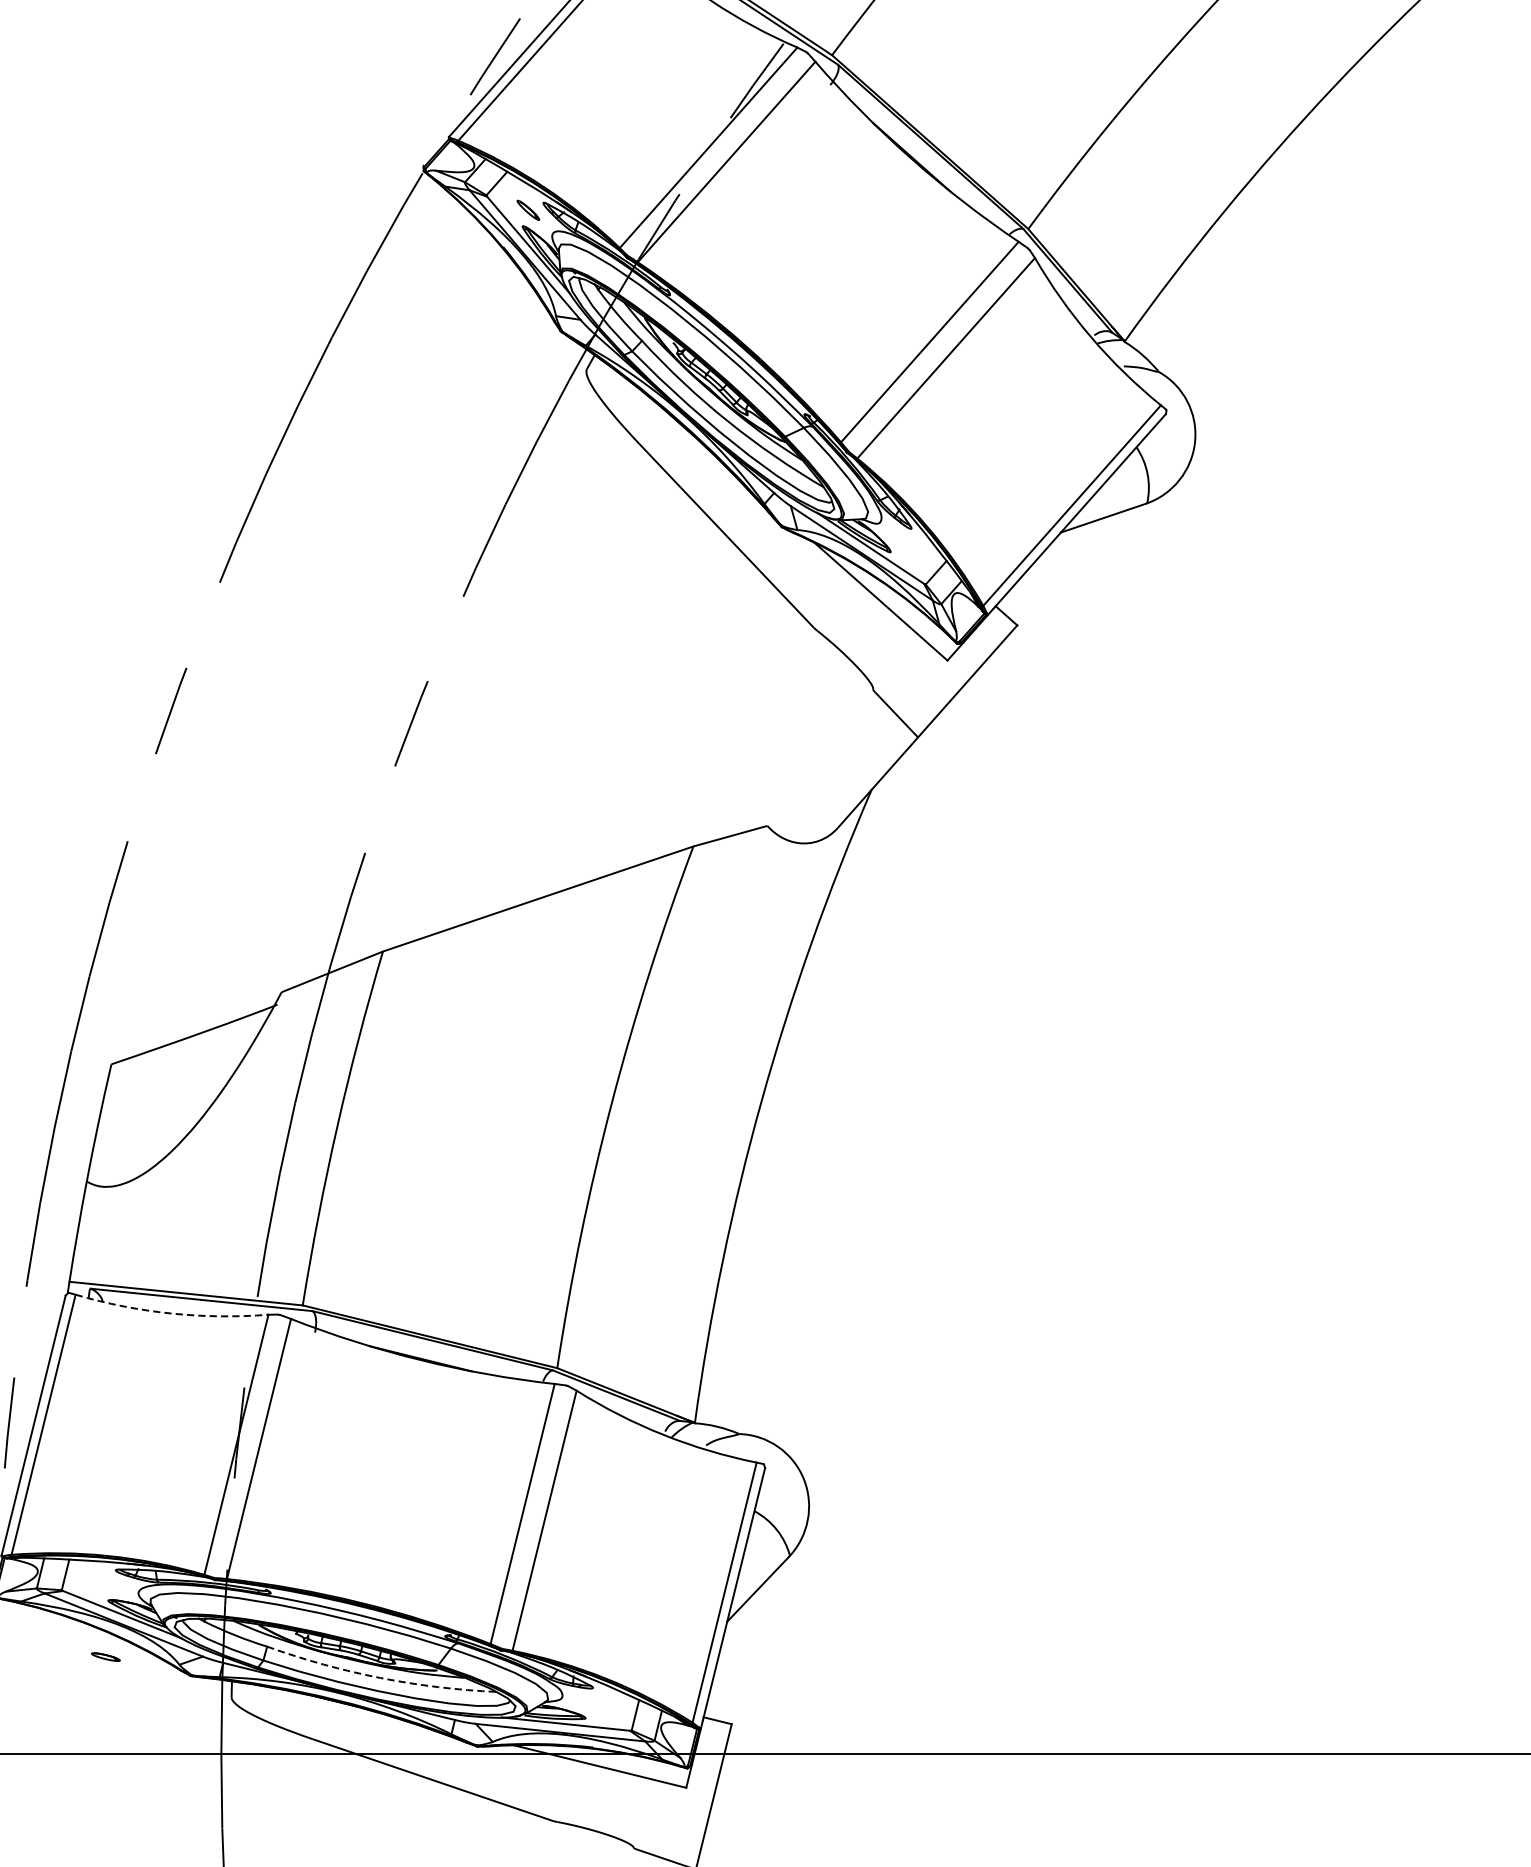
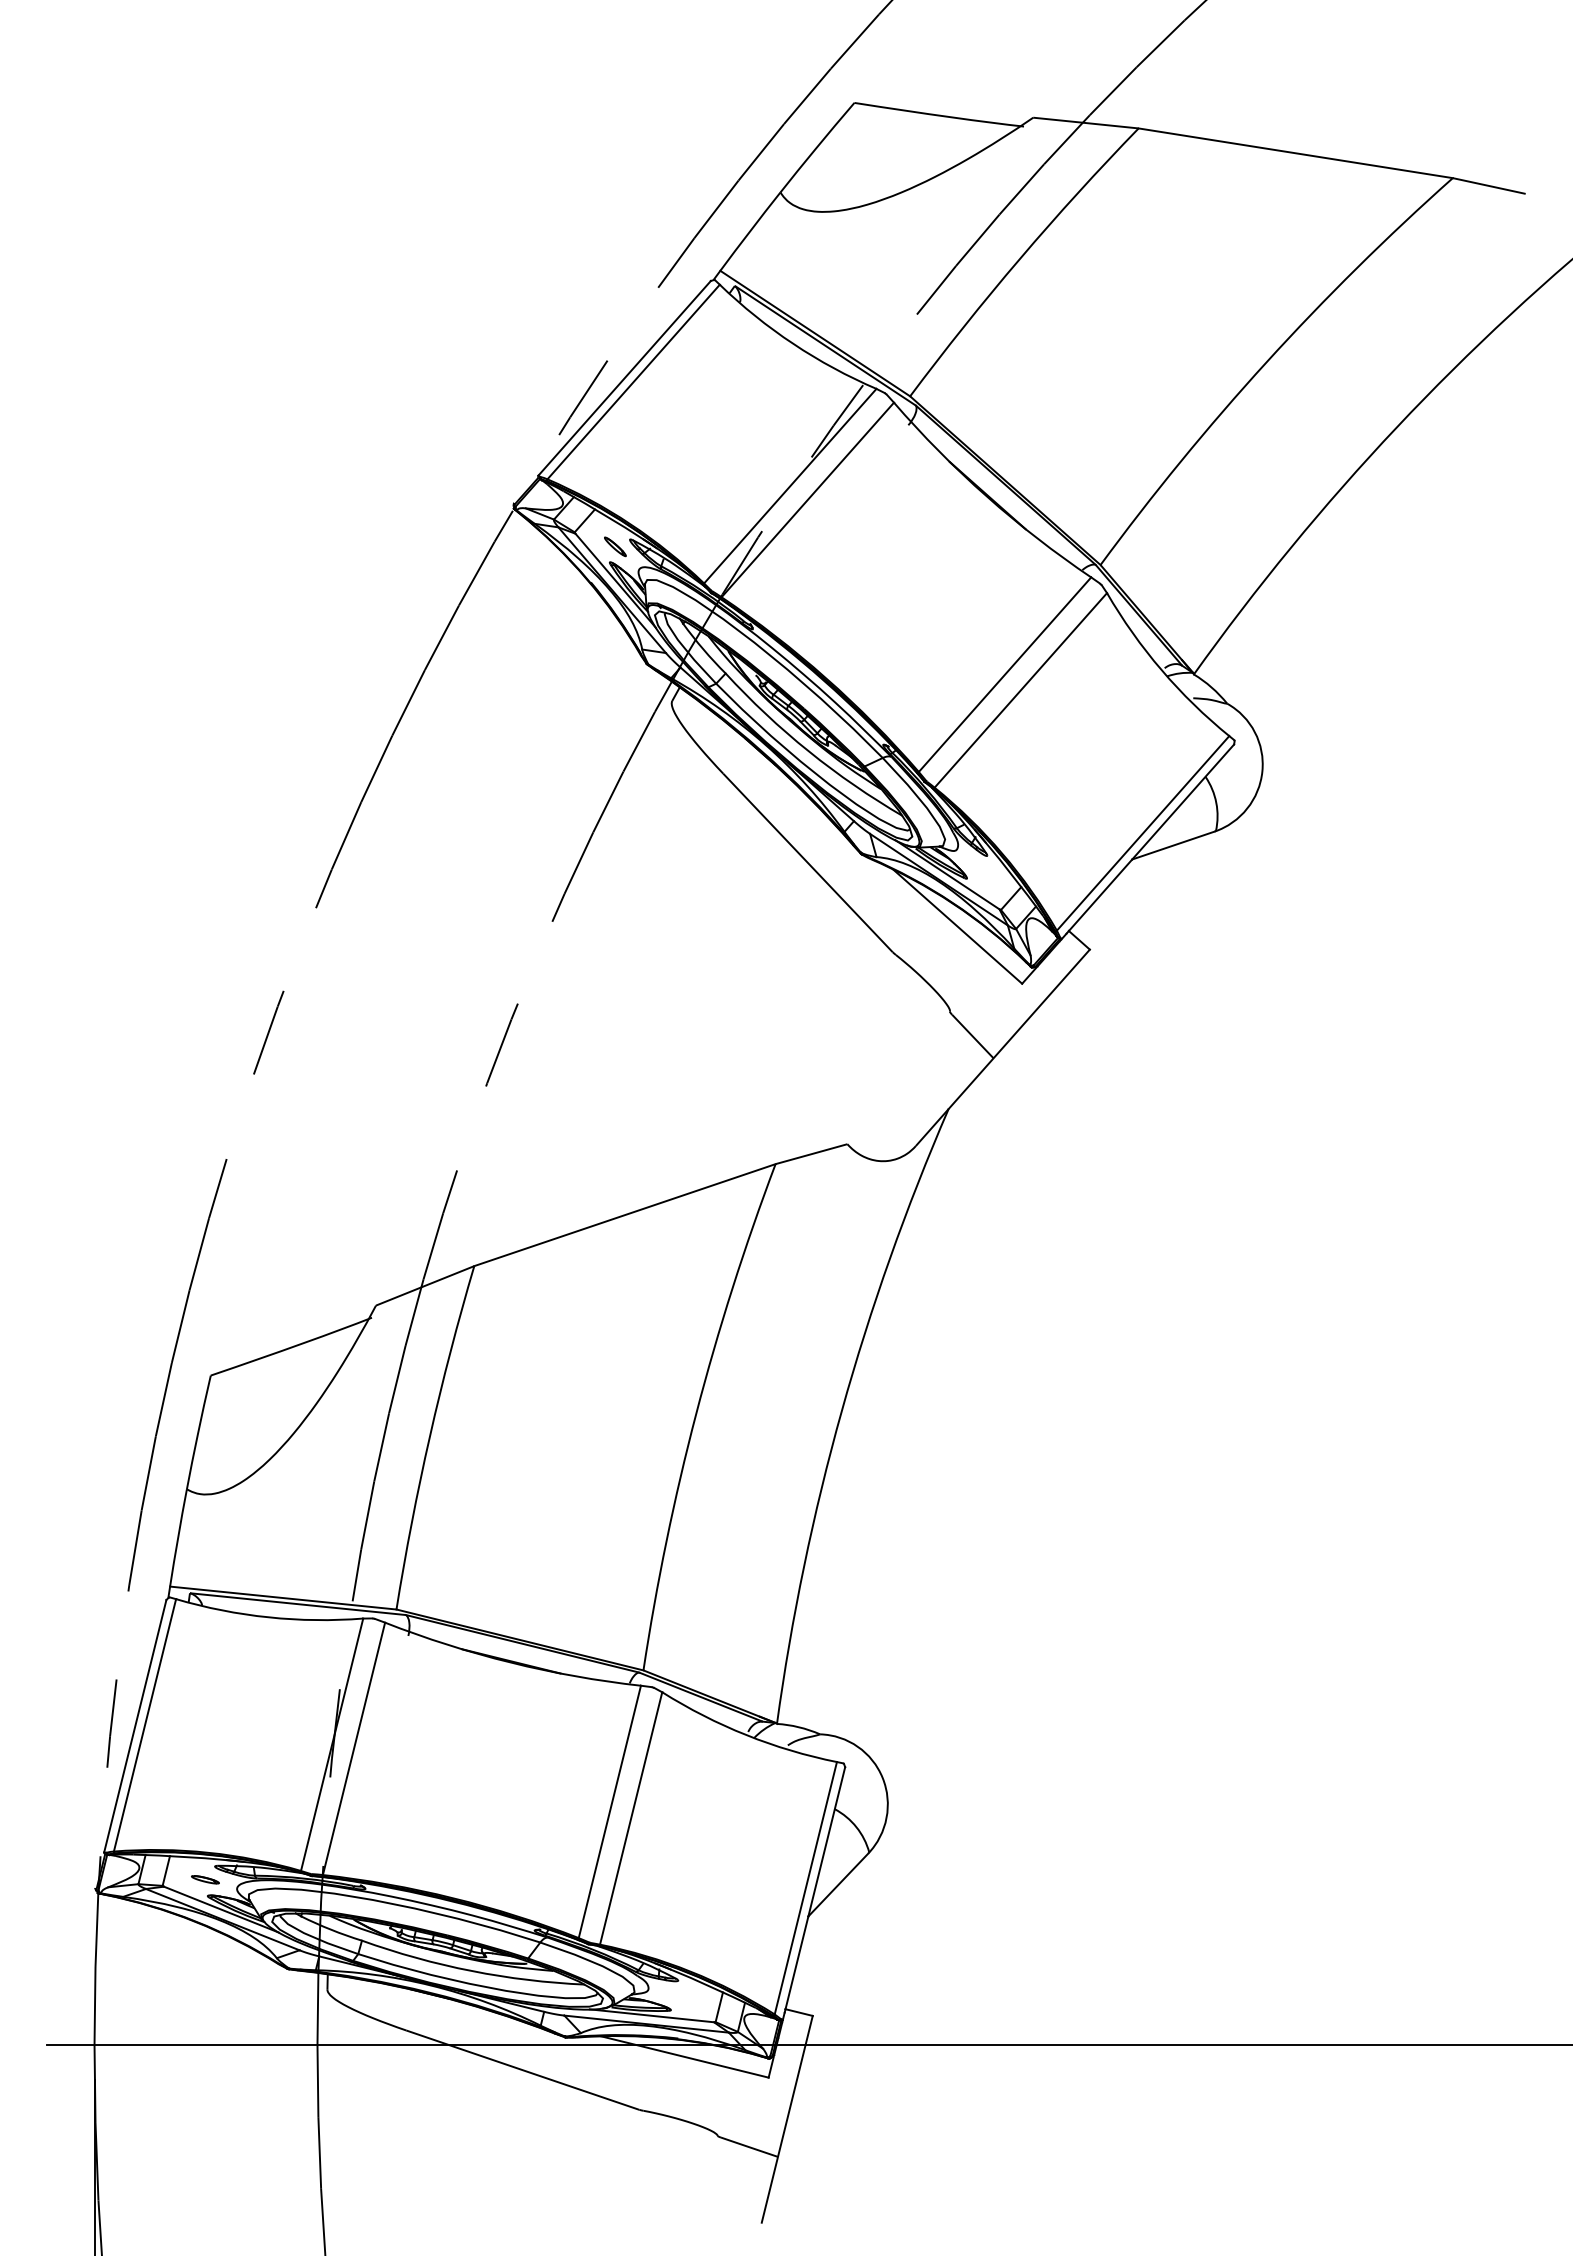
arc: (170, 1313) -> (268, 1617), dashed -> solid
part: (105, 1656) -> (205, 1879), moved
arc: (380, 1678) -> (471, 1971), dashed -> solid

